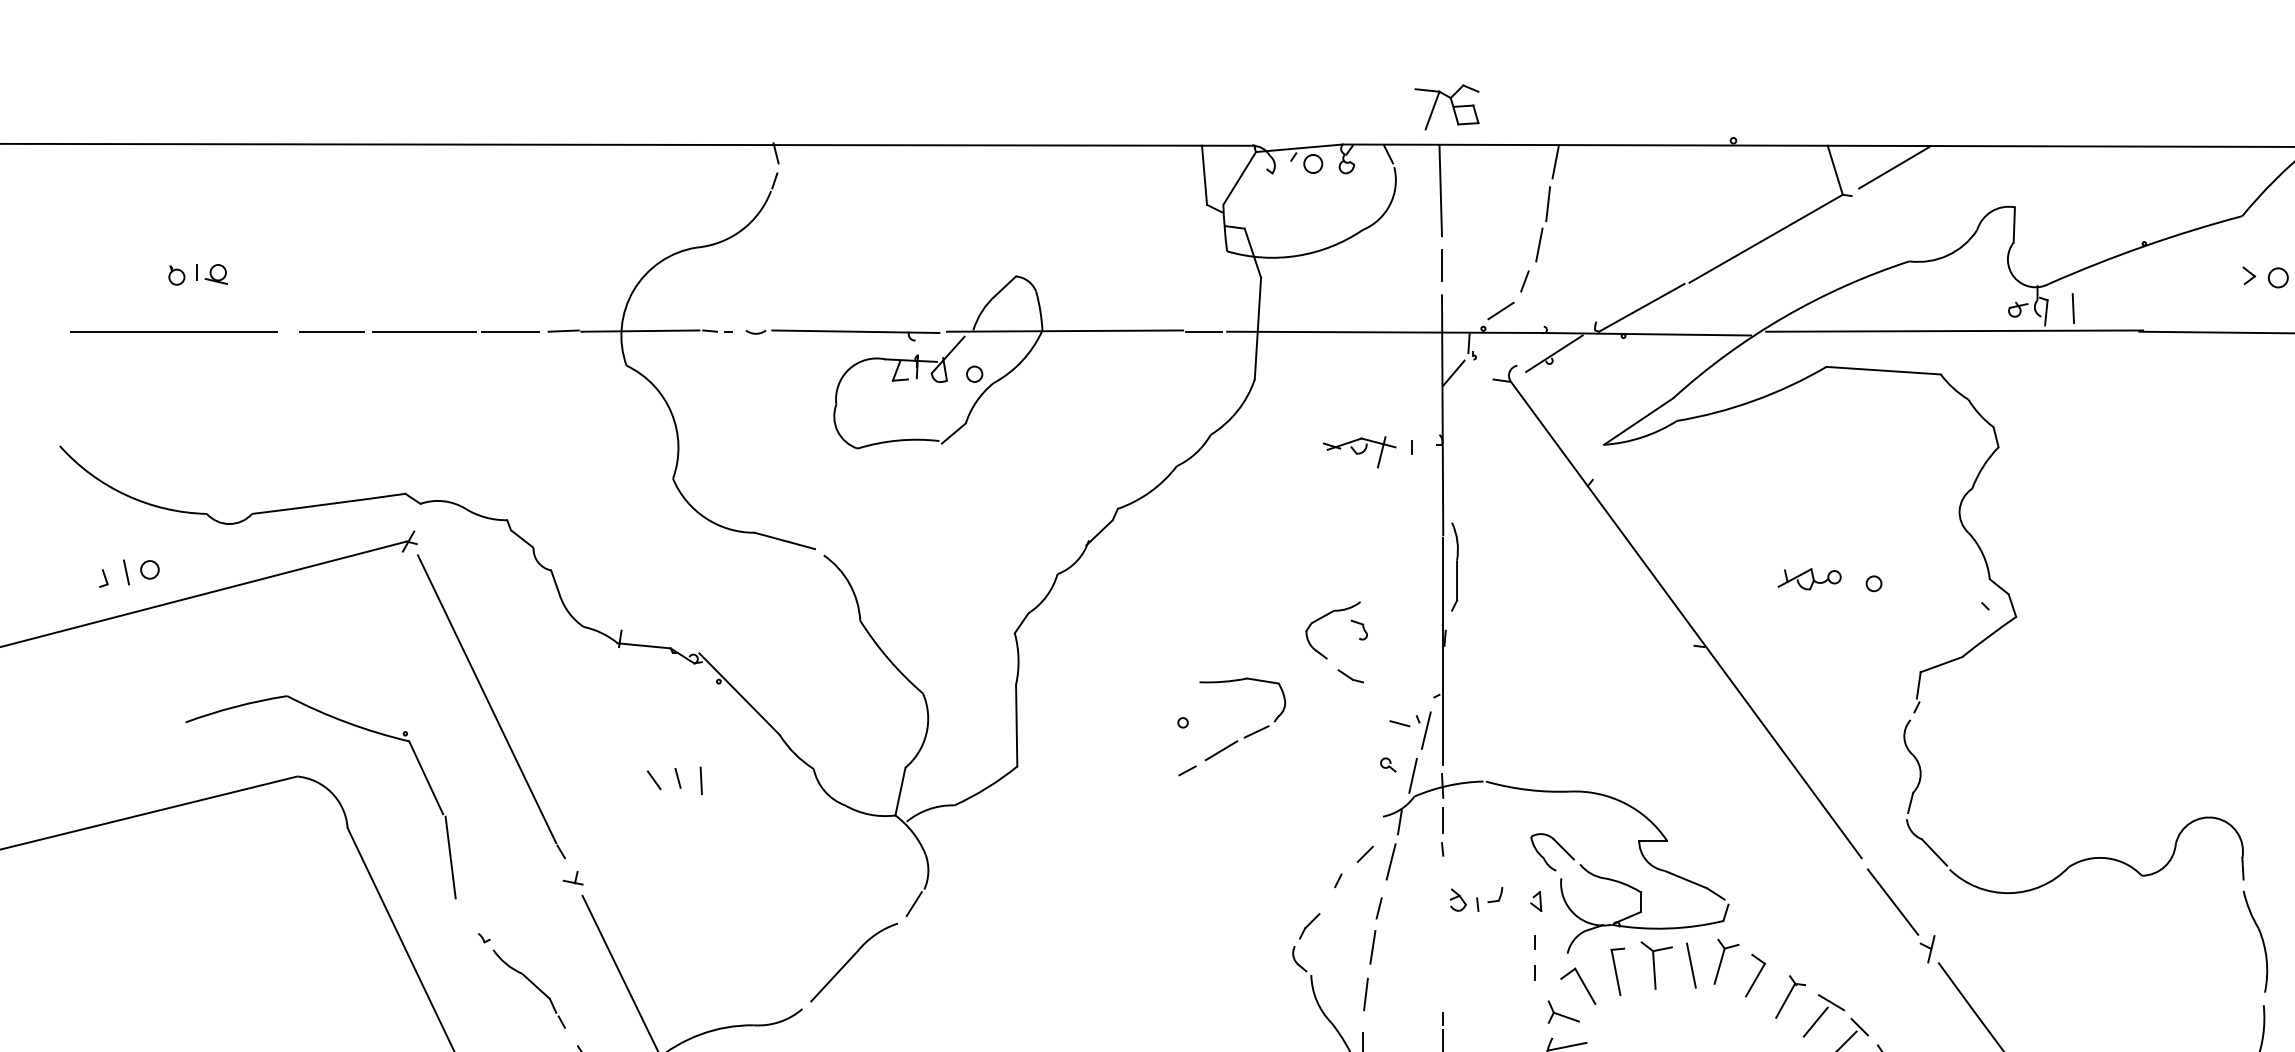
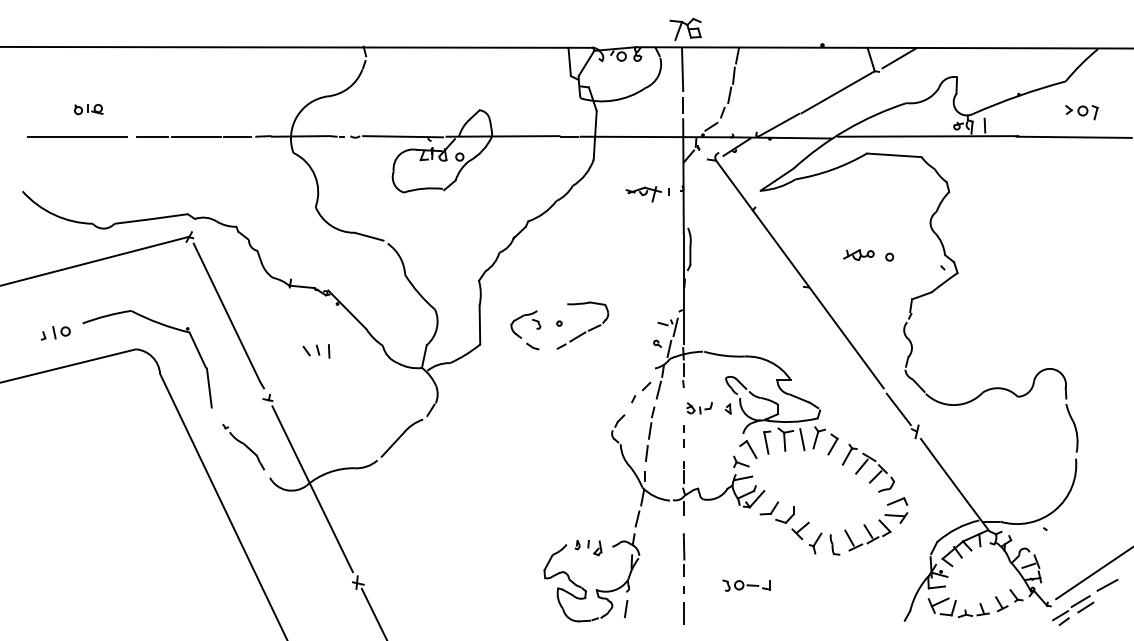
part: (128, 573) -> (55, 333), moved
part: (1329, 657) -> (522, 337), moved
line: (1534, 965) -> (683, 439), moved

